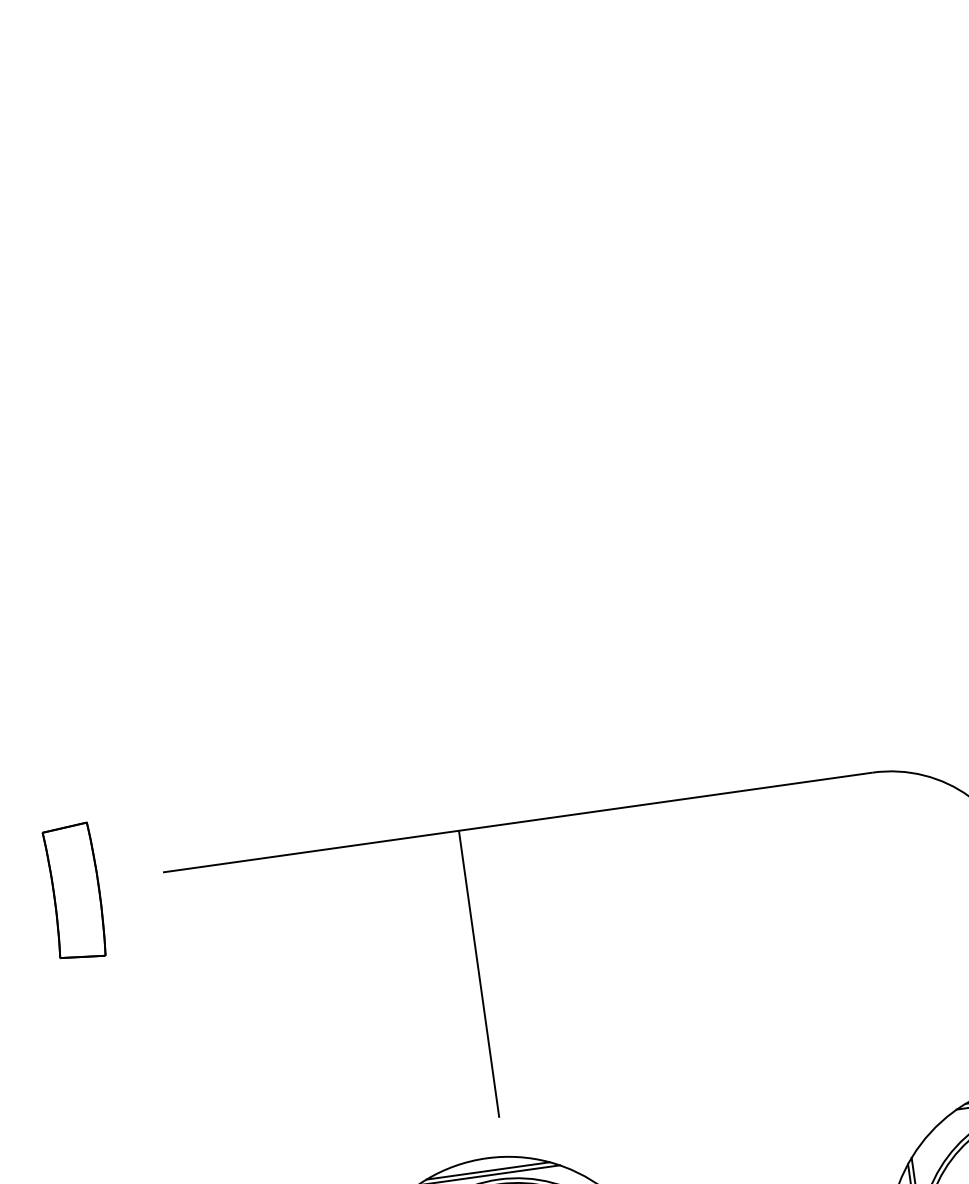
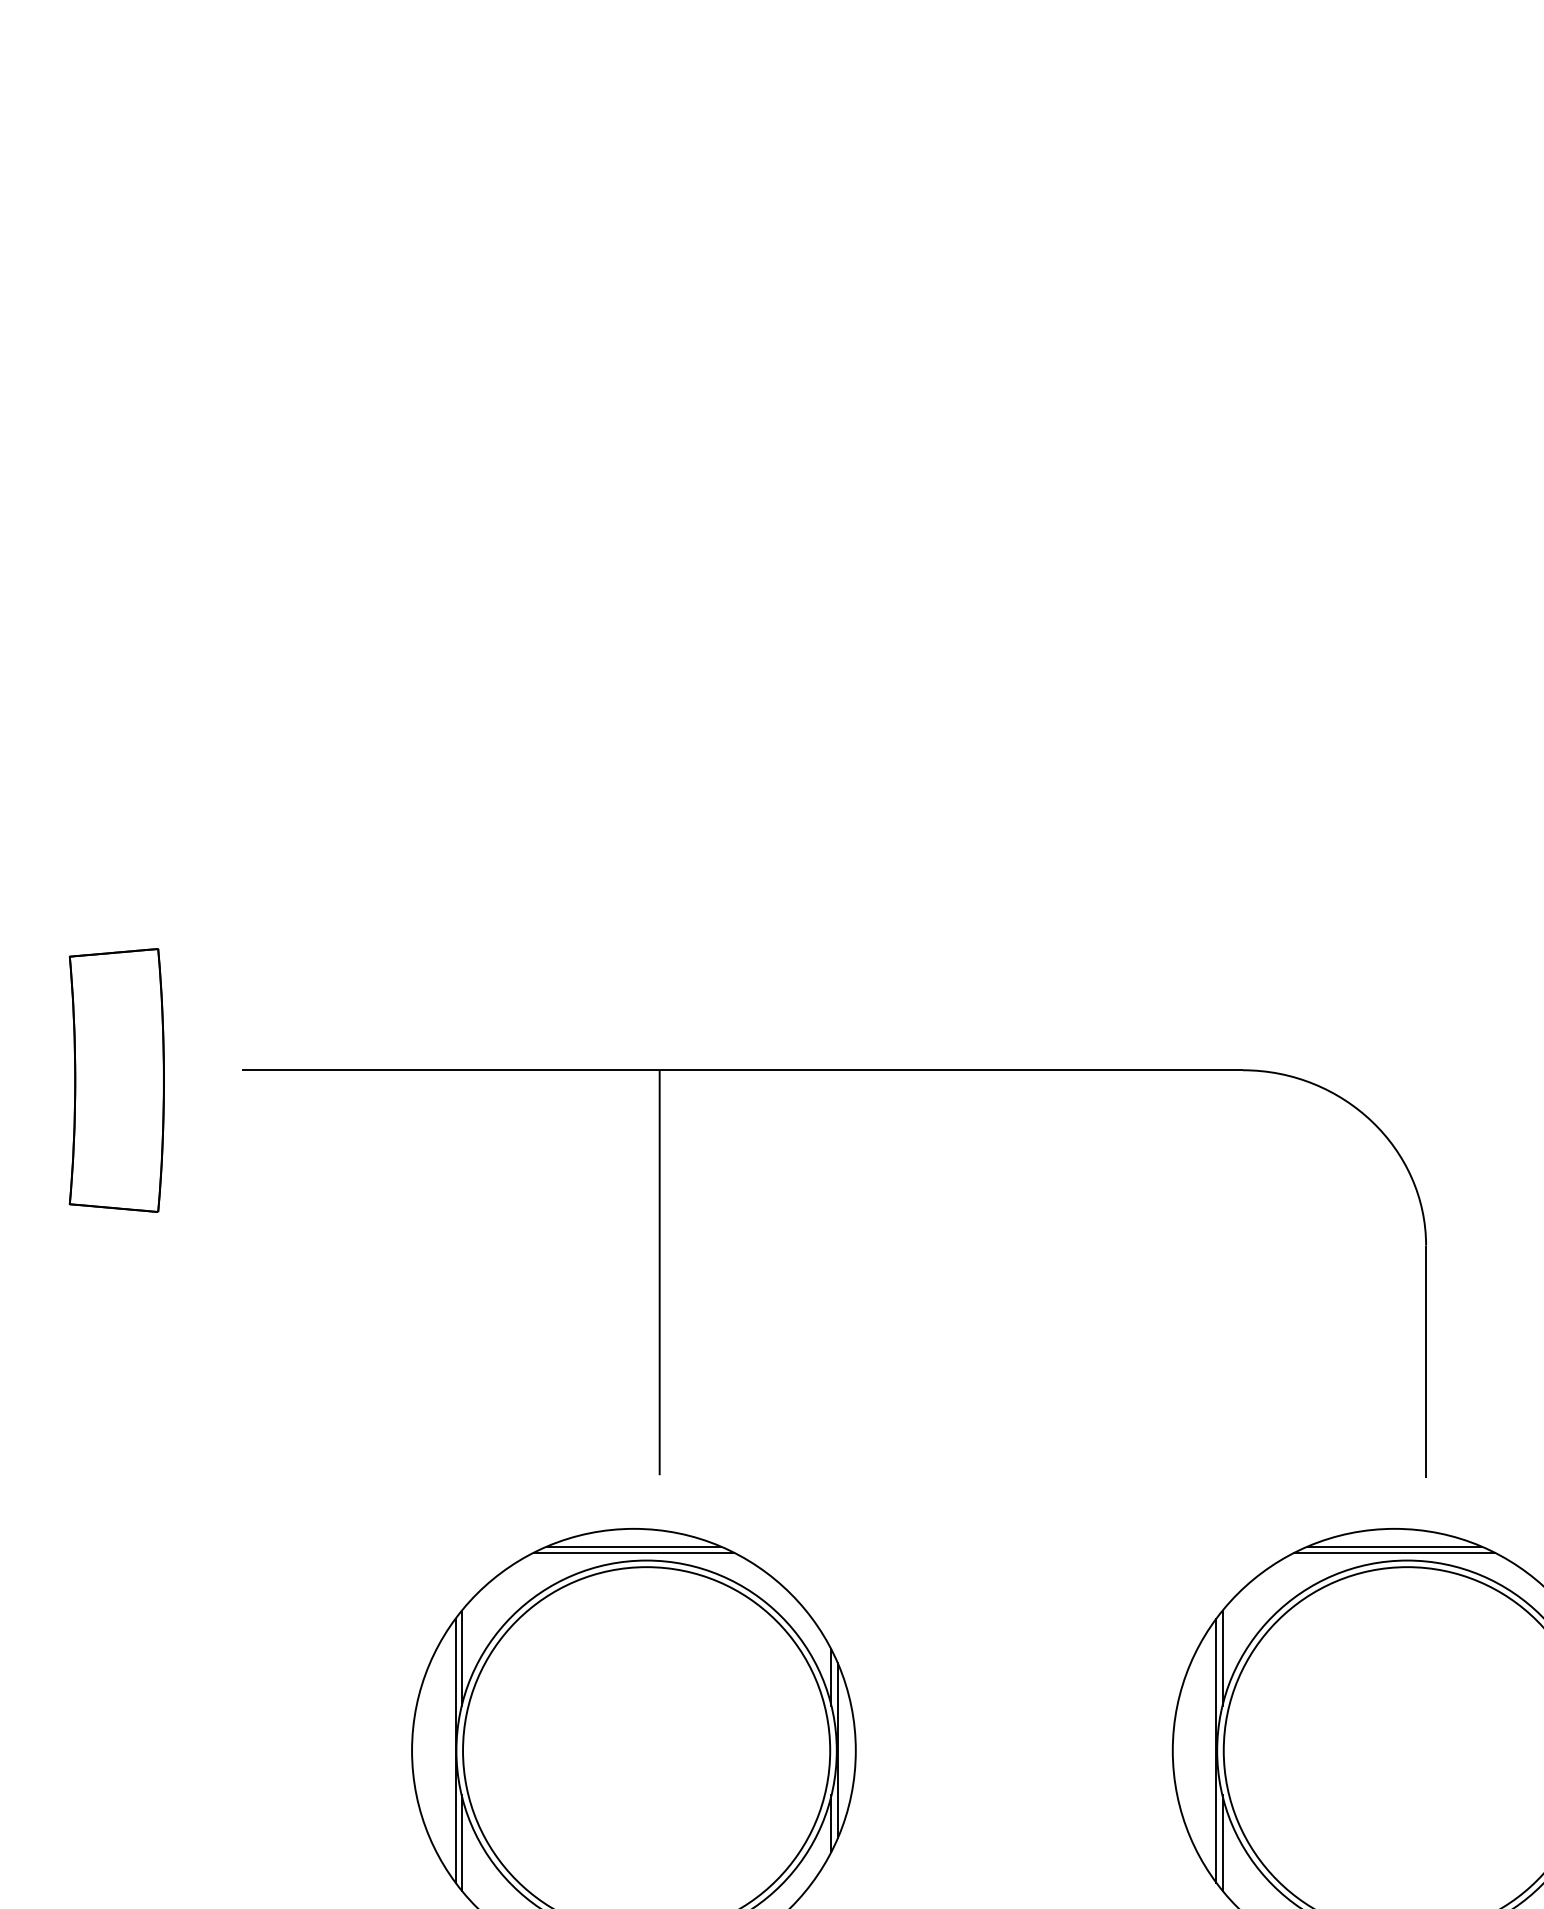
part: (75, 892) -> (116, 1080), size x1.4

